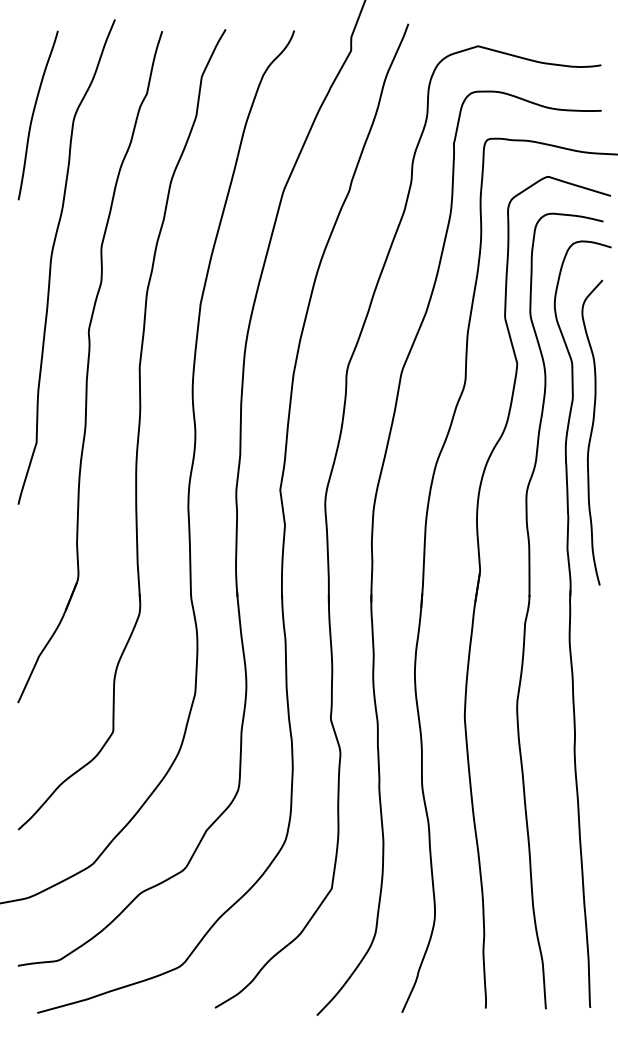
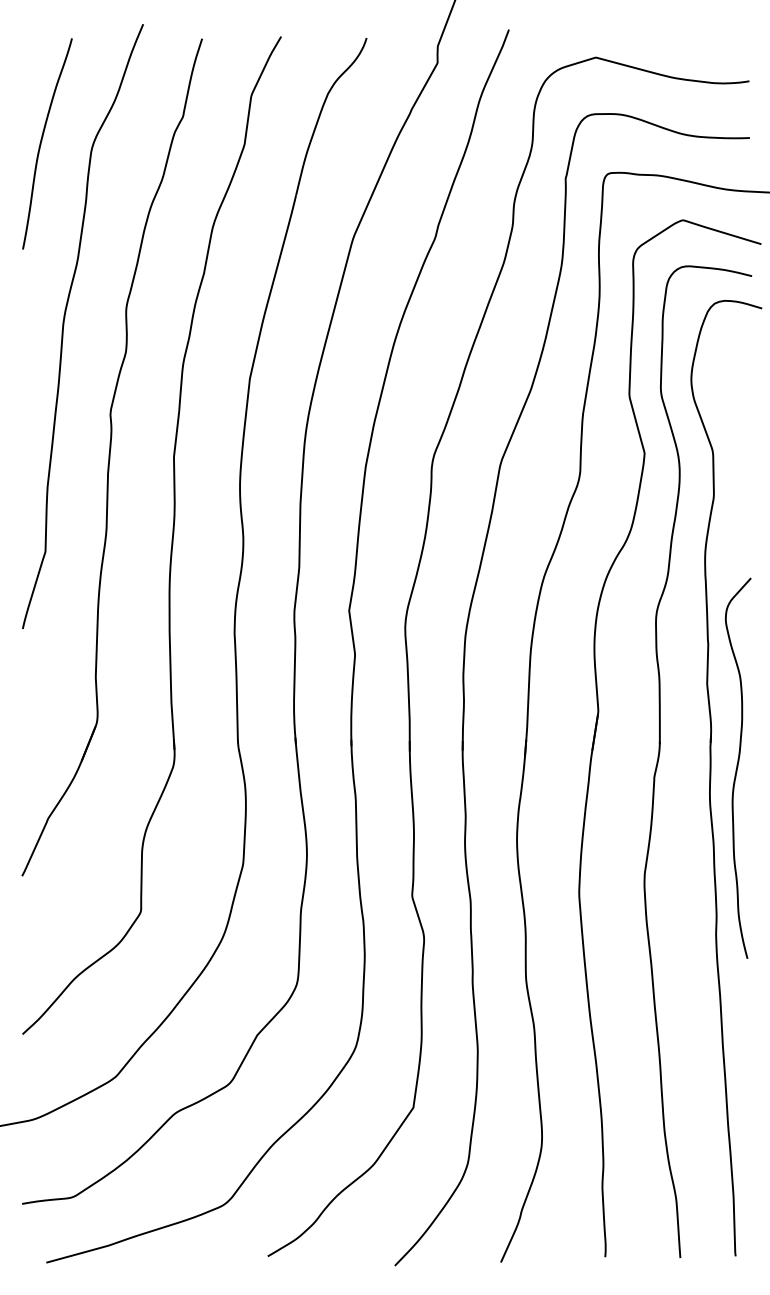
curve: (592, 432) -> (738, 767), moved

